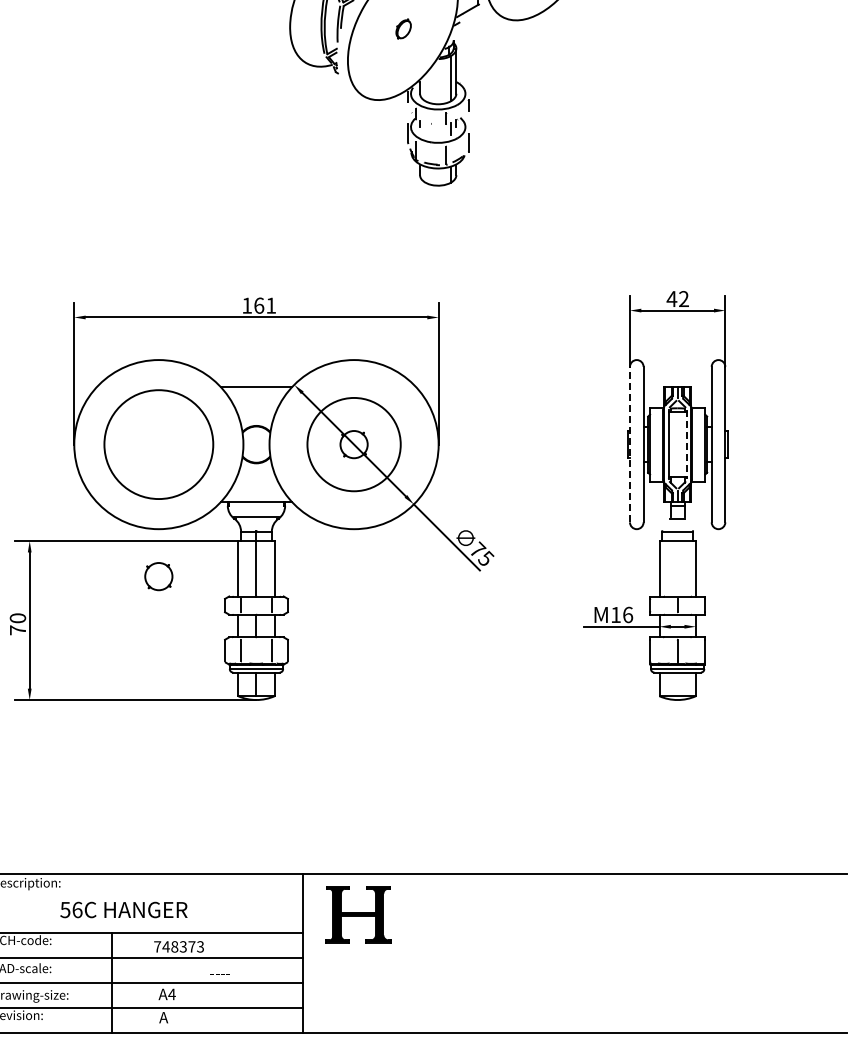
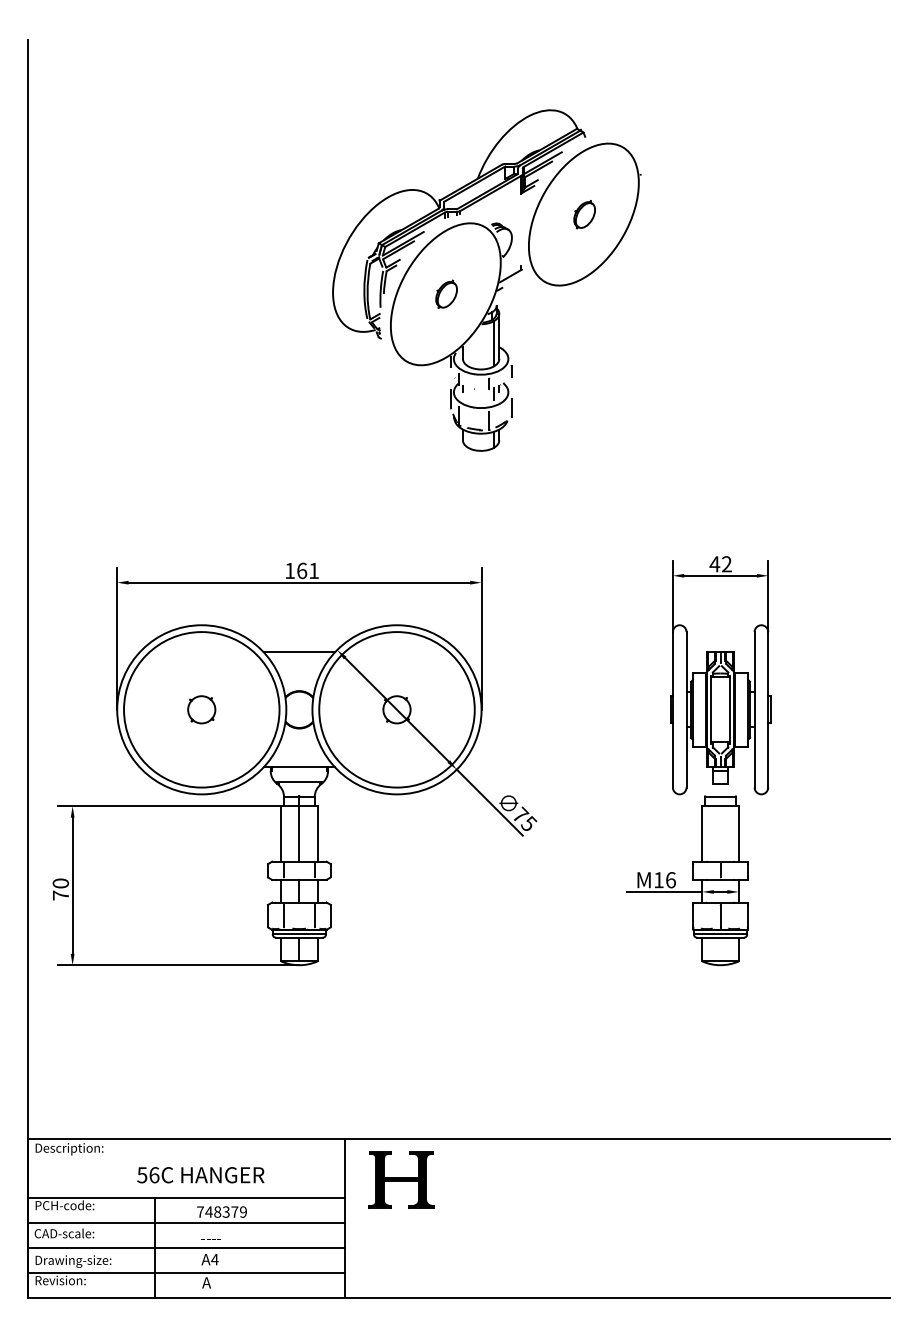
part: (403, 28) -> (446, 293), size x1.43
circle: (158, 444) -> (201, 709), size x1.43
circle: (353, 444) -> (396, 709), size x1.67
line: (629, 444) -> (672, 709), dashed -> solid
line: (686, 445) -> (729, 710), dashed -> solid
part: (158, 576) -> (201, 709), moved
text: (123, 910) -> (200, 1175), moved
text: (199, 946) -> (242, 1211), 748373 -> 748379
text: (219, 974) -> (210, 1239), moved

